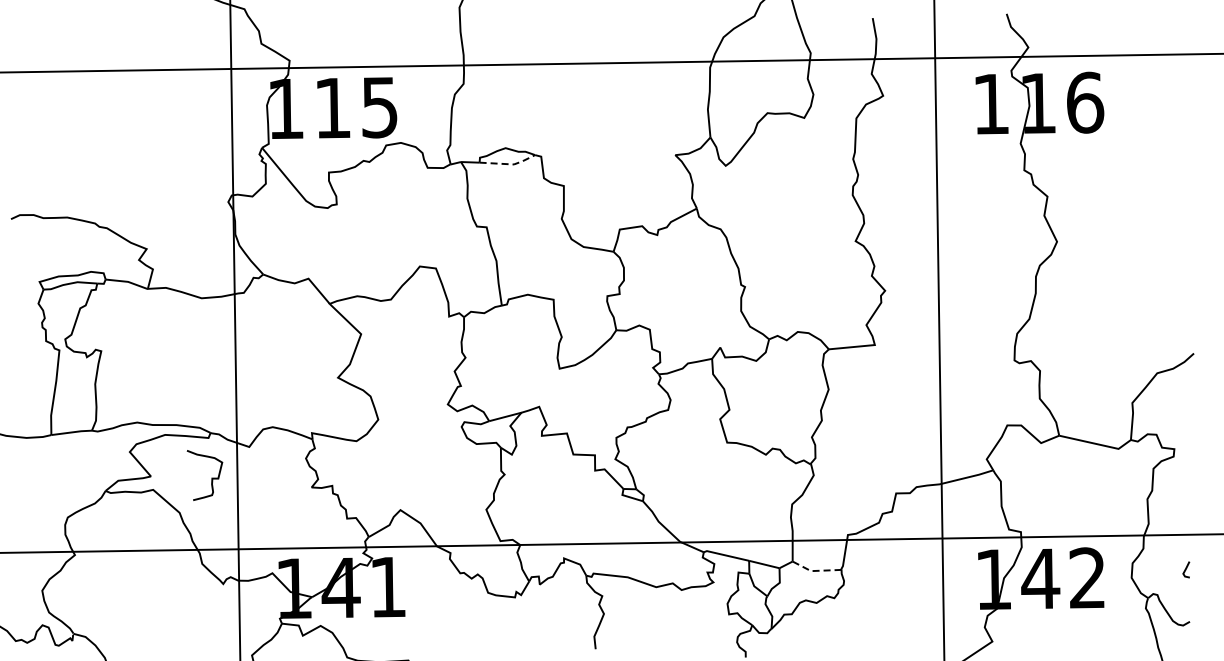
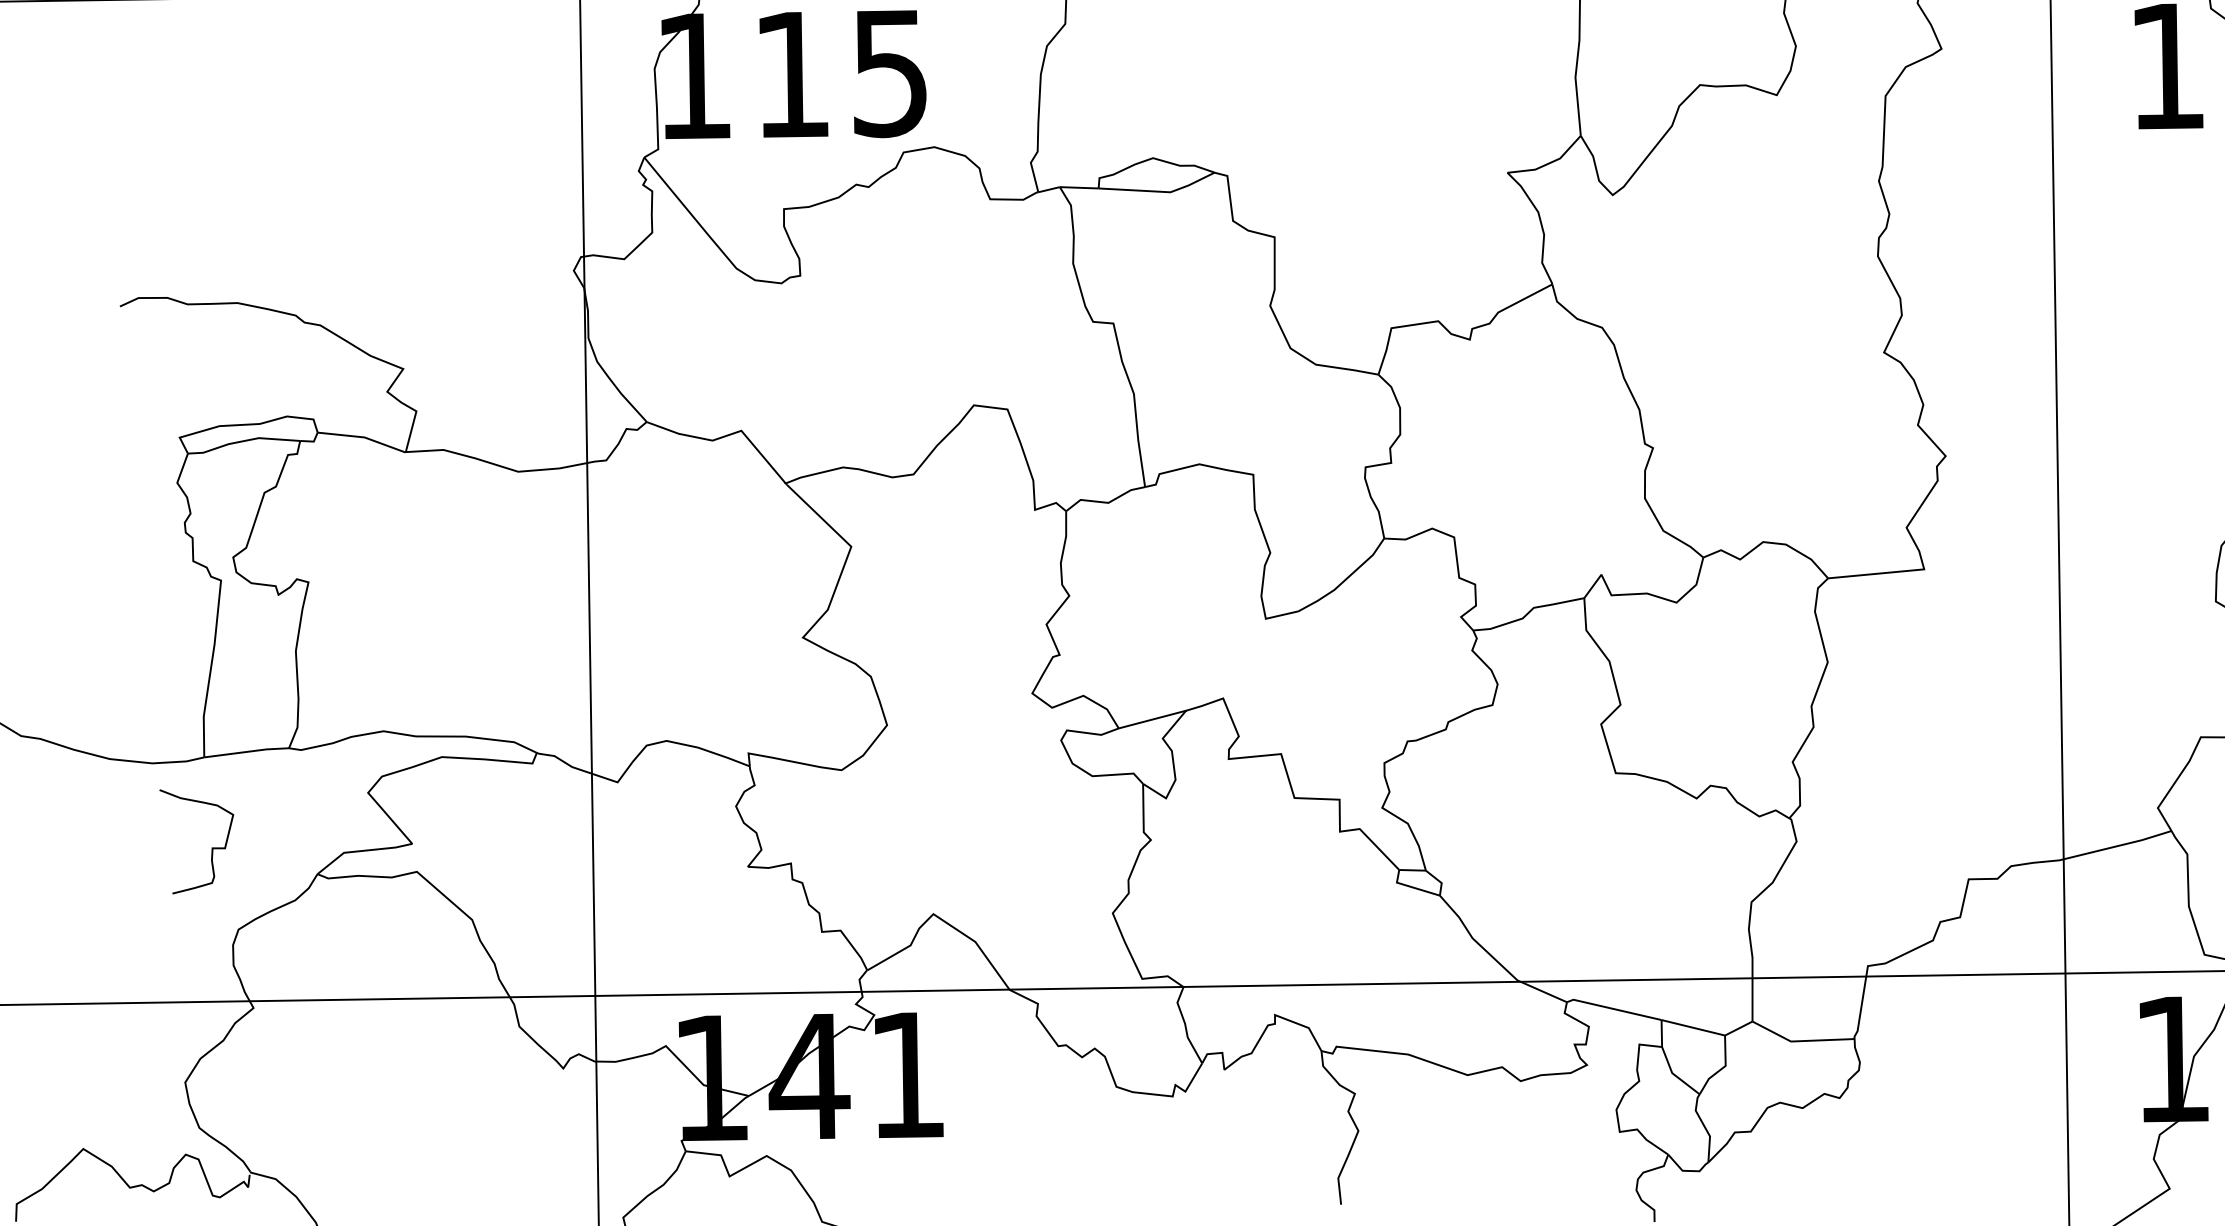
line: (510, 164) -> (1163, 192), dashed -> solid
curve: (211, 477) -> (210, 846), moved
line: (815, 570) -> (1800, 1040), dashed -> solid

